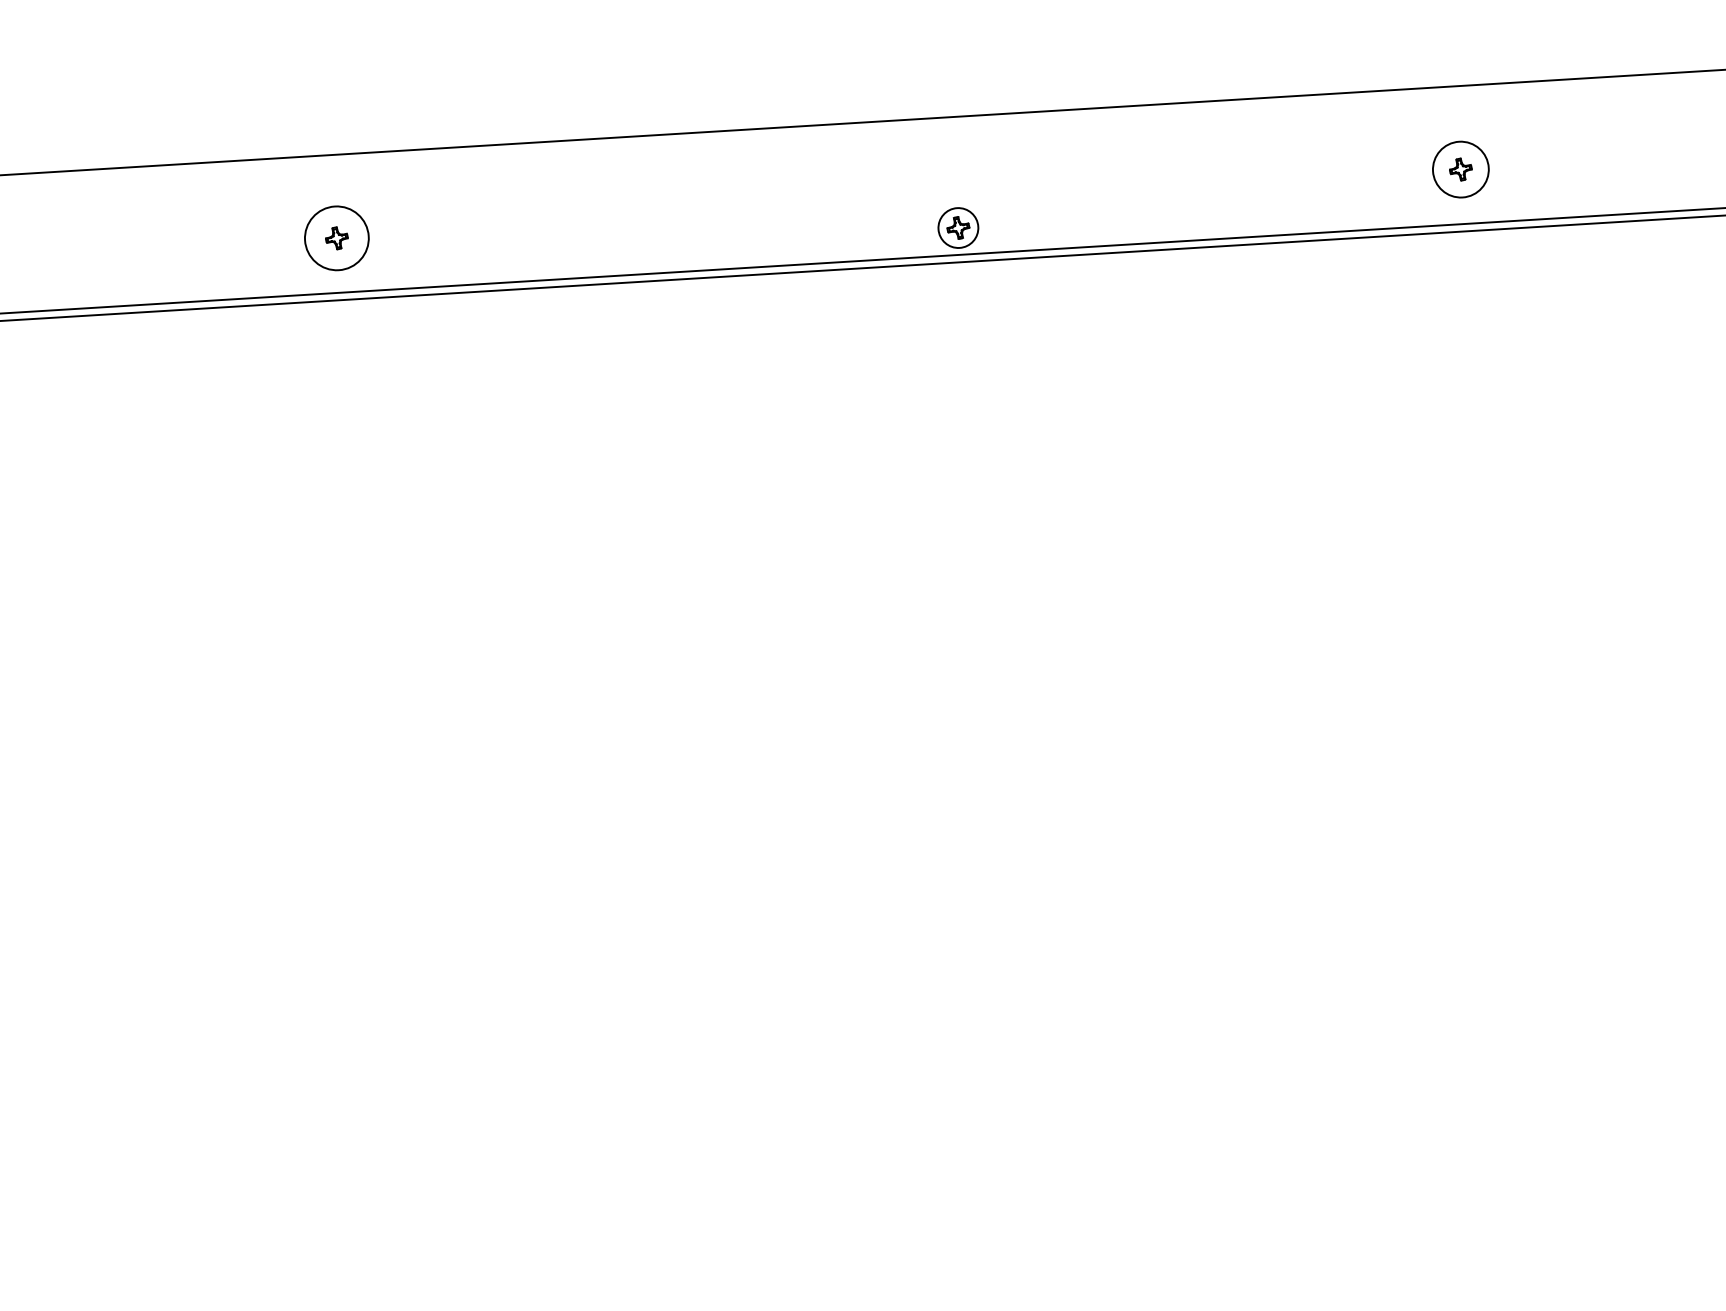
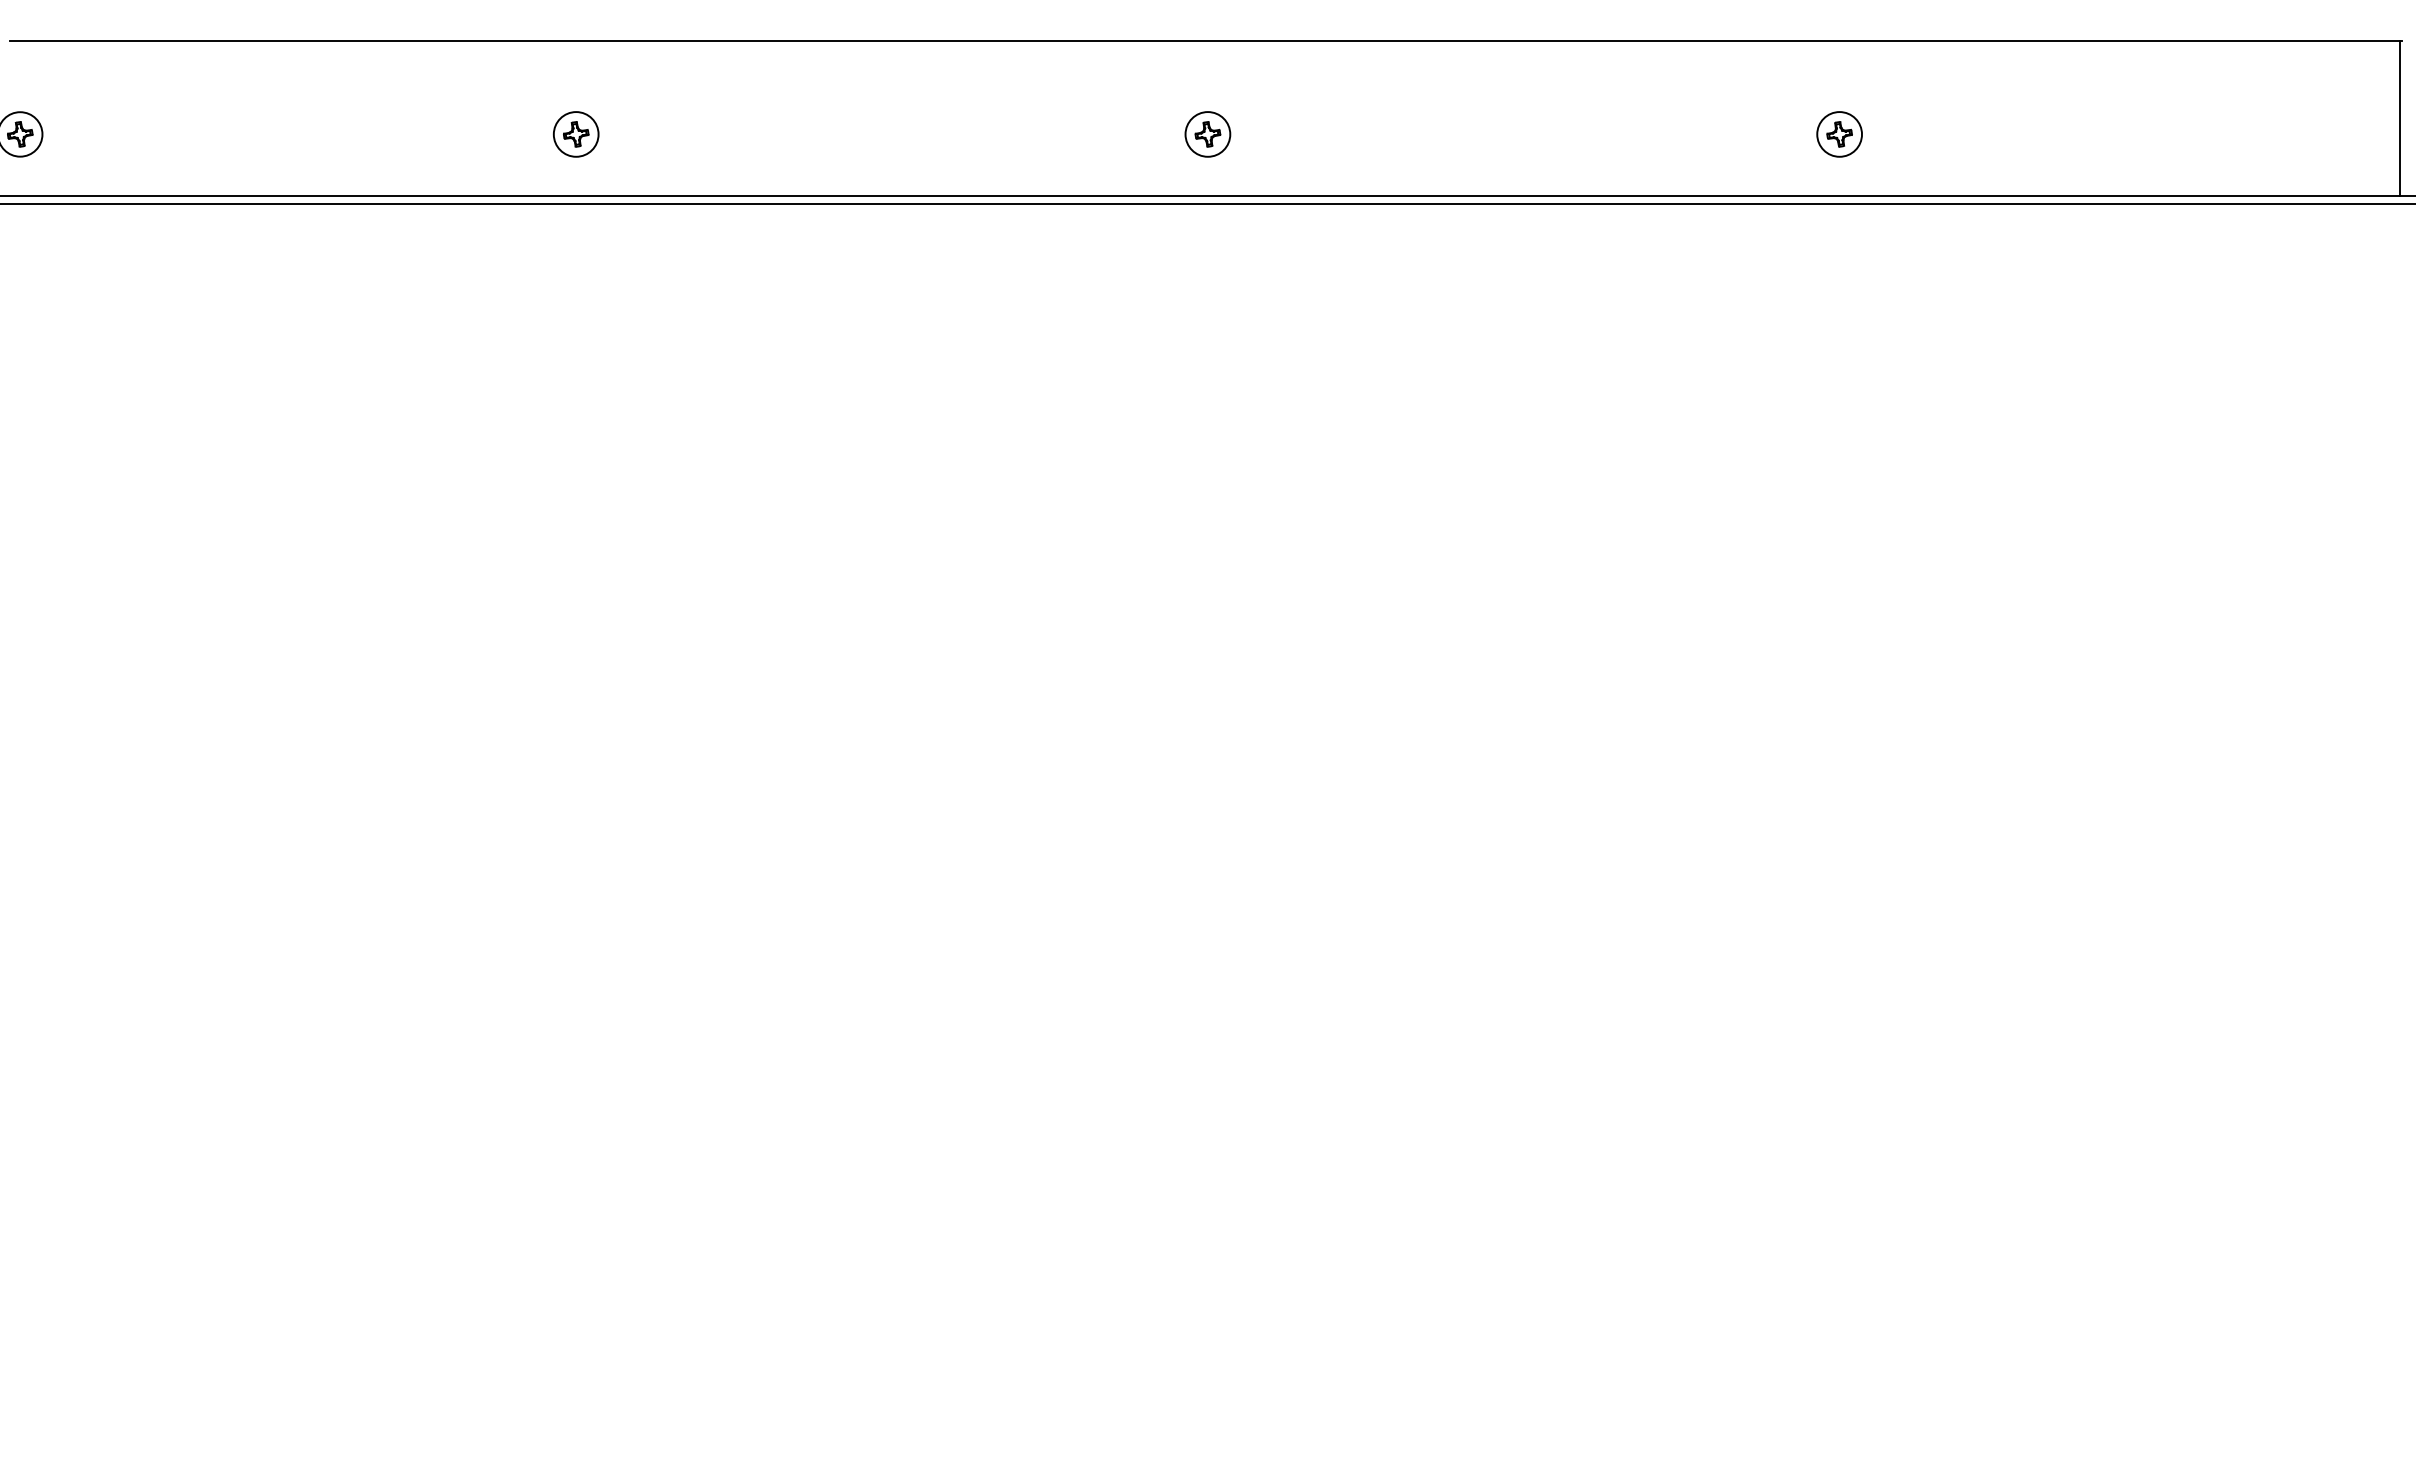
circle: (1460, 169) -> (1839, 134), size x0.71
part: (958, 228) -> (1207, 134), moved
circle: (336, 238) -> (575, 134), size x0.62

